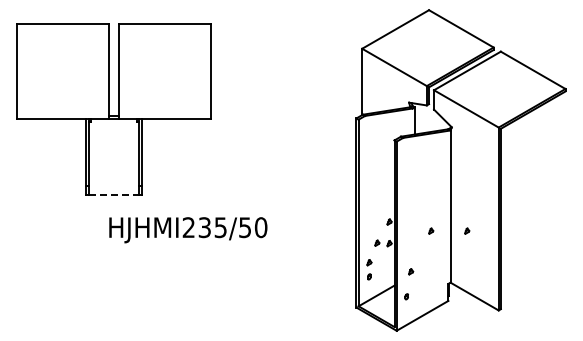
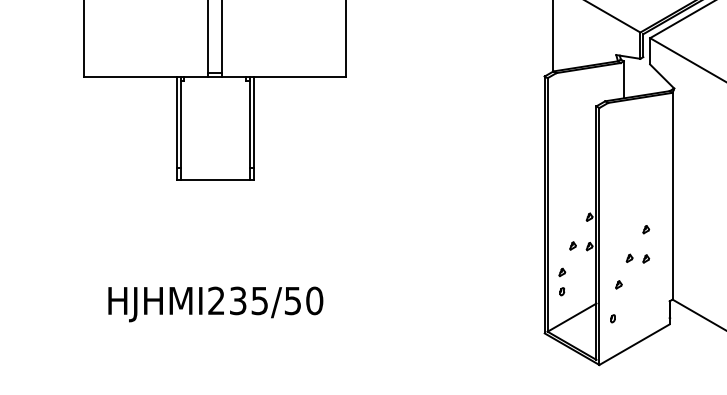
line: (114, 194) -> (216, 179), dashed -> solid
text: (188, 230) -> (216, 304), moved
part: (467, 230) -> (695, 228), removed
part: (424, 252) -> (637, 258), added

